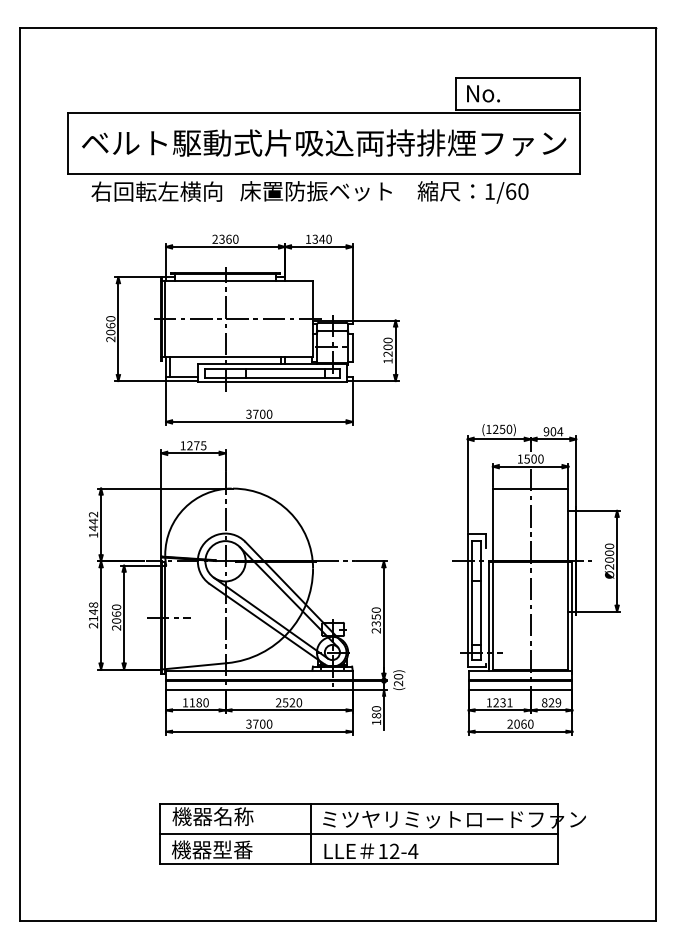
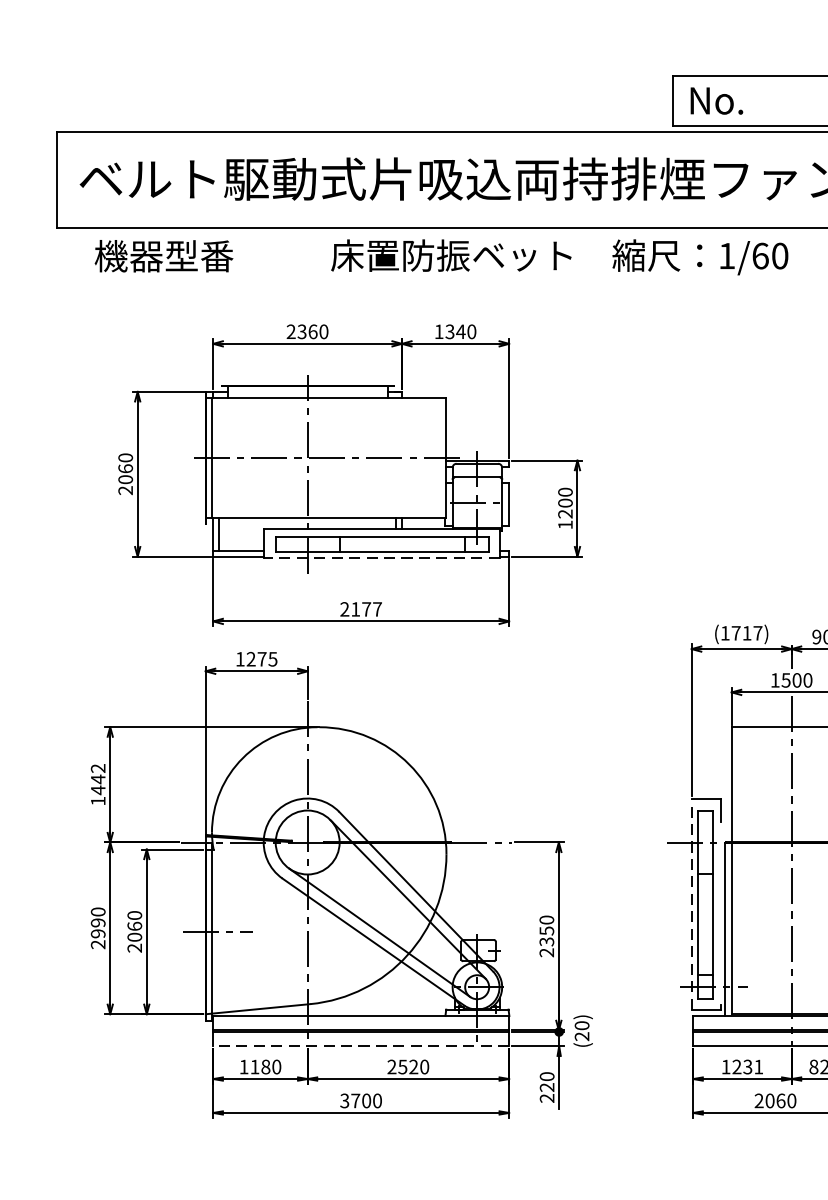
text: (156, 191) -> (198, 255), 右回転左横向 -> 機器型番
line: (271, 382) -> (380, 558), solid -> dashed
text: (259, 413) -> (361, 608), 3700 -> 2177
text: (502, 428) -> (746, 631), (1250) -> (1717)
line: (467, 600) -> (691, 904), solid -> dashed
text: (93, 611) -> (98, 922), 2148 -> 2990
line: (258, 689) -> (359, 1045), solid -> dashed
text: (376, 719) -> (547, 1093), 180 -> 220

